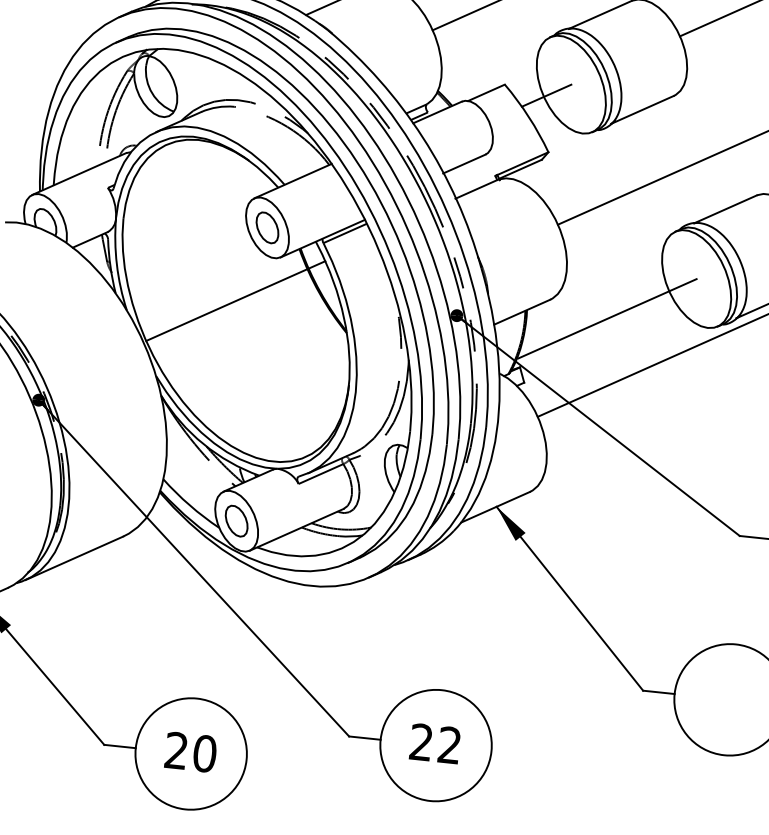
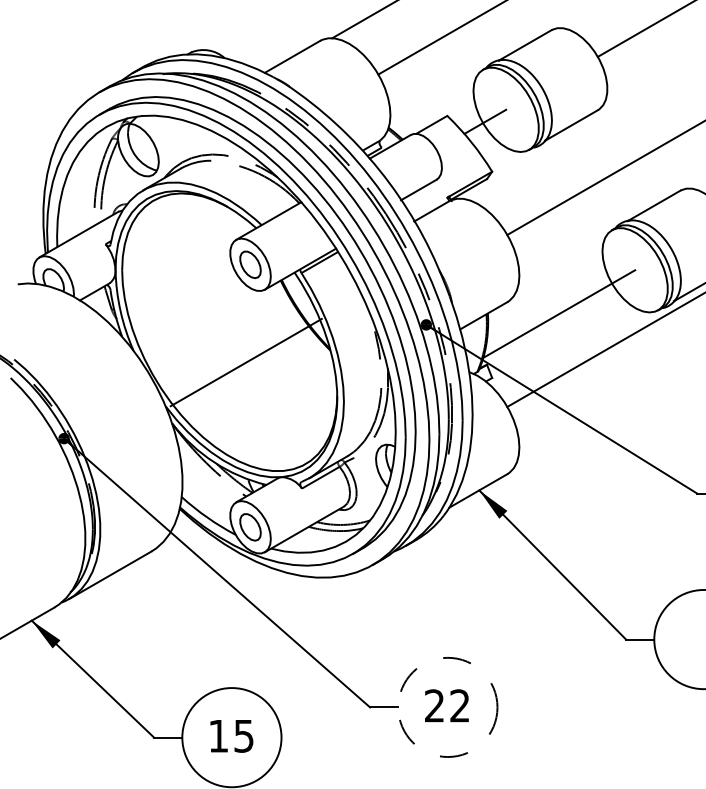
line: (234, 300) -> (245, 362), moved
circle: (435, 745) -> (447, 707), solid -> dashed
text: (190, 751) -> (231, 735), 20 -> 15

